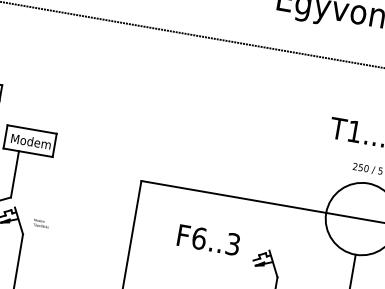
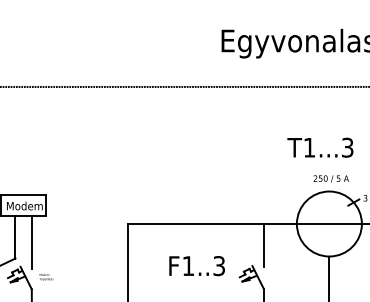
line: (32, 183) -> (32, 242), added
line: (285, 230) -> (263, 245), added
text: (199, 238) -> (188, 266), F6..3 -> F1..3

